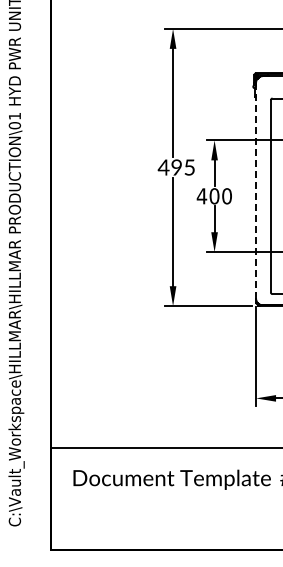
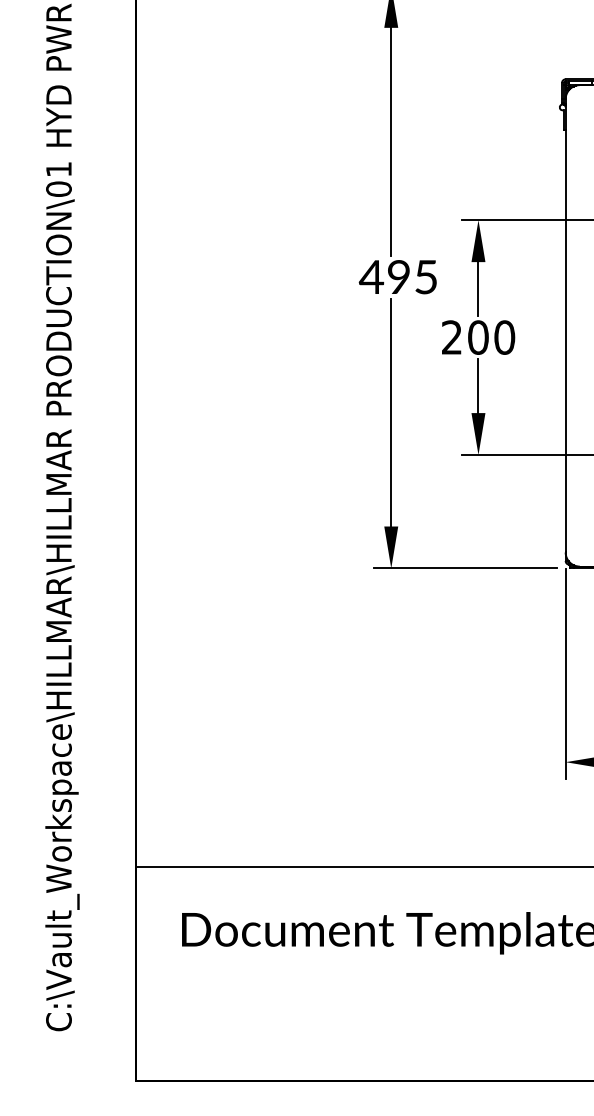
line: (256, 190) -> (566, 325), dashed -> solid
text: (201, 196) -> (450, 337), 400 -> 200

